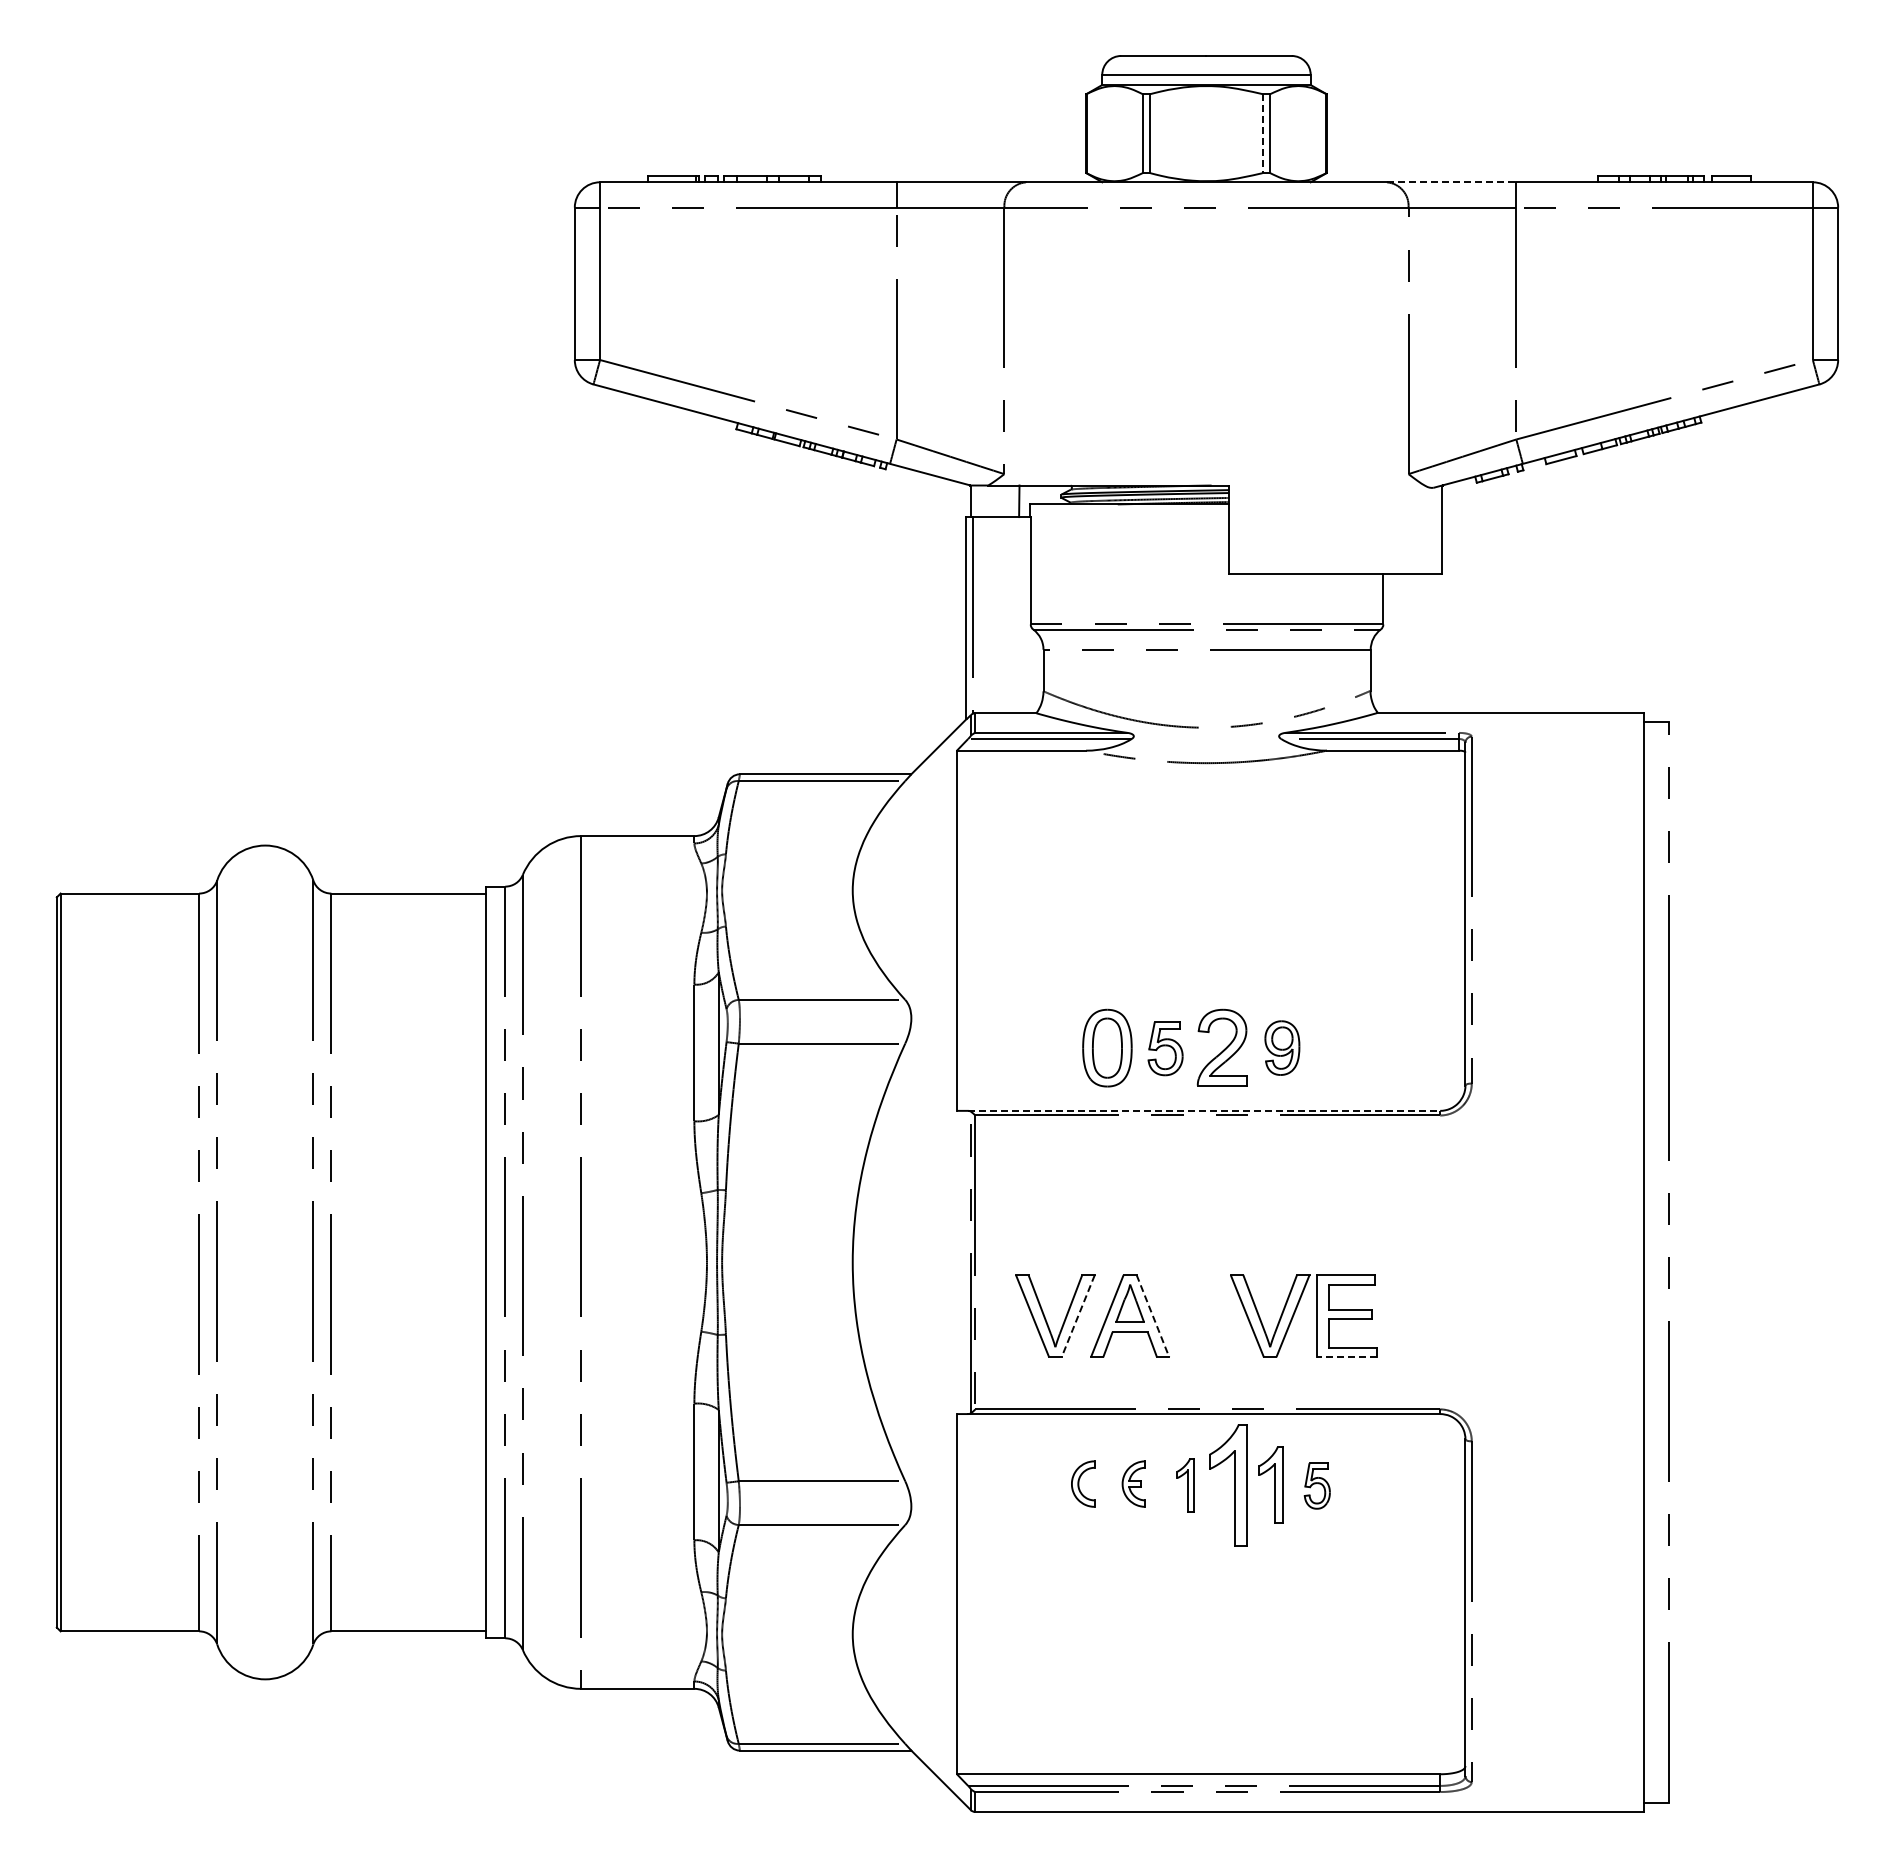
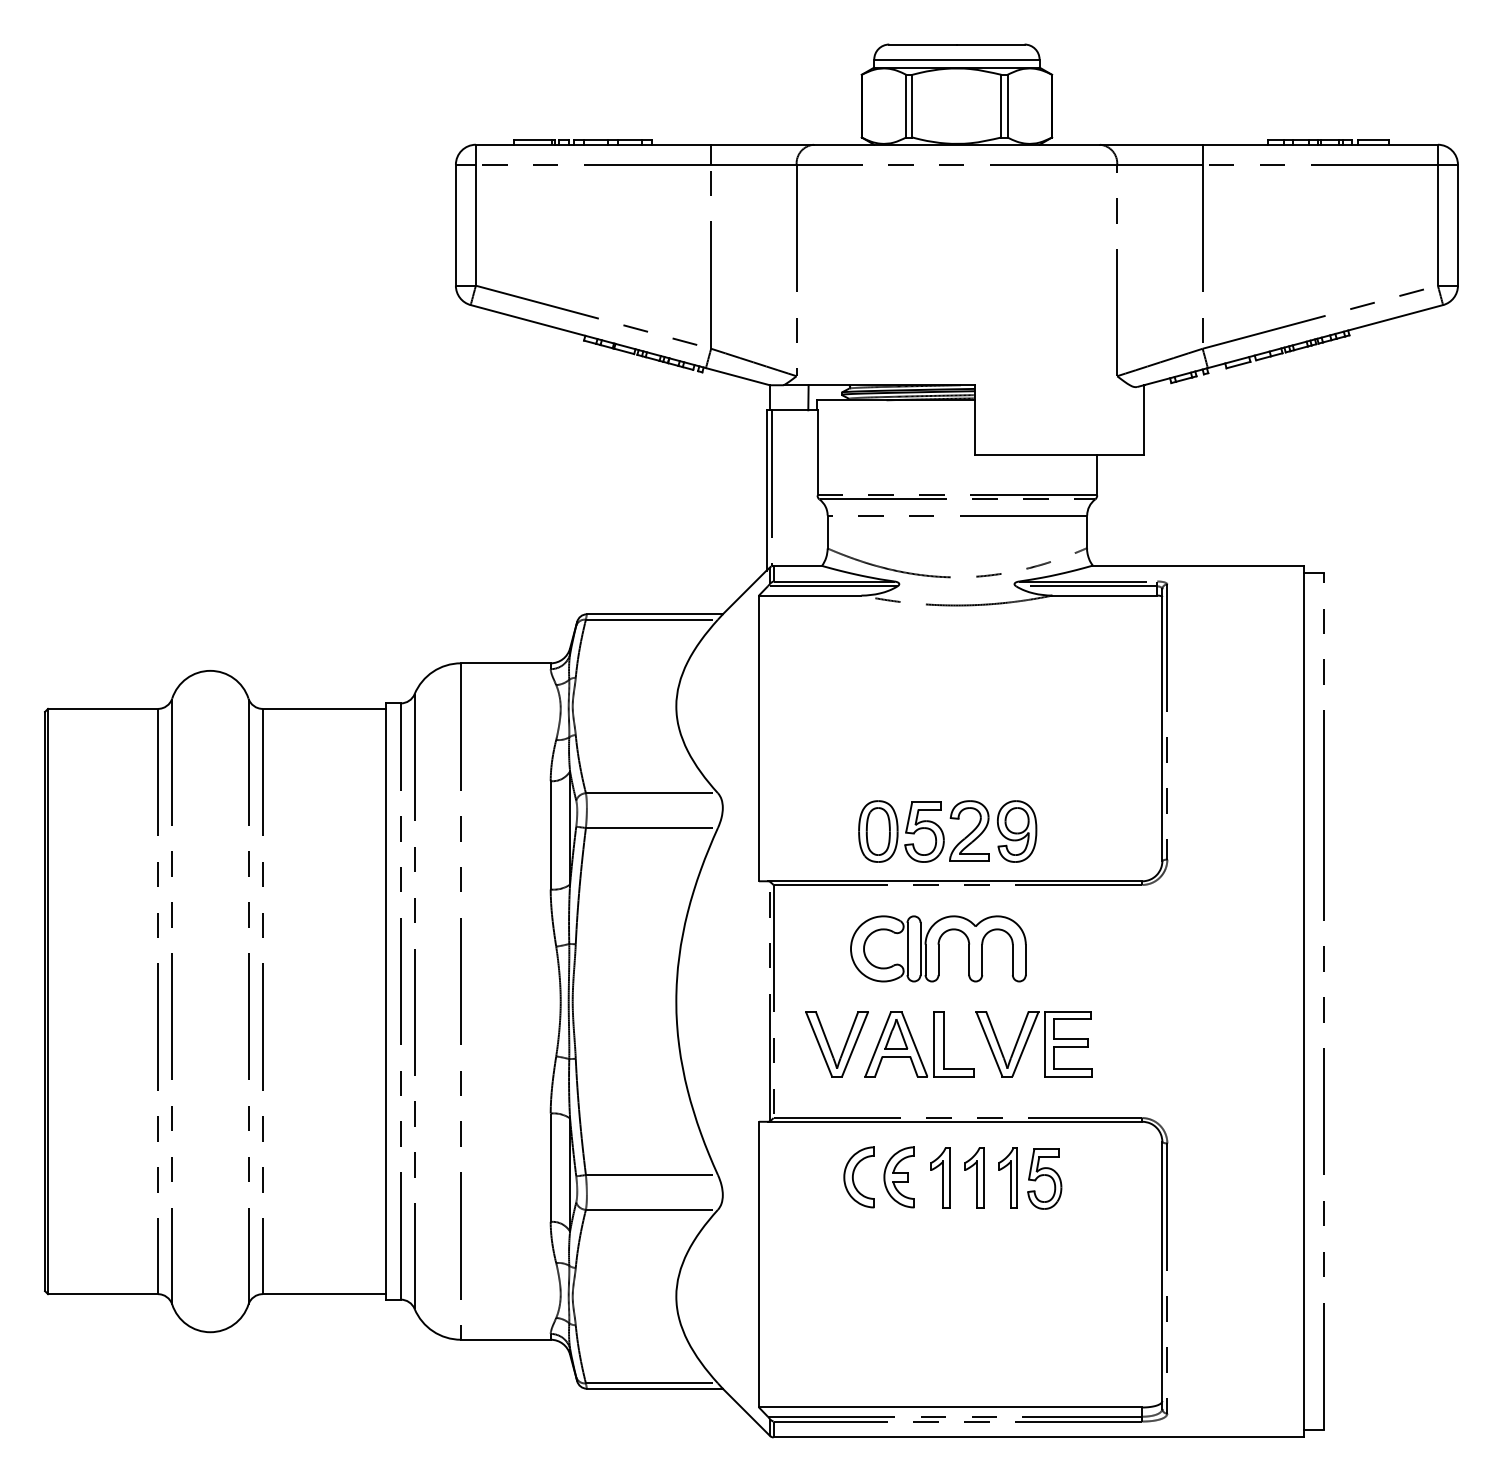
line: (1262, 133) -> (1001, 106), dashed -> solid
line: (1451, 182) -> (1151, 144), dashed -> solid
part: (1282, 1047) -> (1017, 831), size x1.43
part: (1165, 1048) -> (924, 831), size x1.43
line: (1204, 1110) -> (955, 880), dashed -> solid
part: (1183, 1196) -> (938, 949), added
part: (1190, 1315) -> (944, 1043), added
line: (1078, 1316) -> (855, 1044), dashed -> solid
line: (1153, 1316) -> (914, 1044), dashed -> solid
line: (1346, 1357) -> (1067, 1076), dashed -> solid
part: (1082, 1483) -> (858, 1176), size x1.67
part: (1133, 1483) -> (899, 1176), size x1.67
part: (1185, 1484) -> (940, 1177), size x1.43
part: (1228, 1484) -> (974, 1177), size x0.62
part: (1317, 1485) -> (1044, 1178), size x1.67

